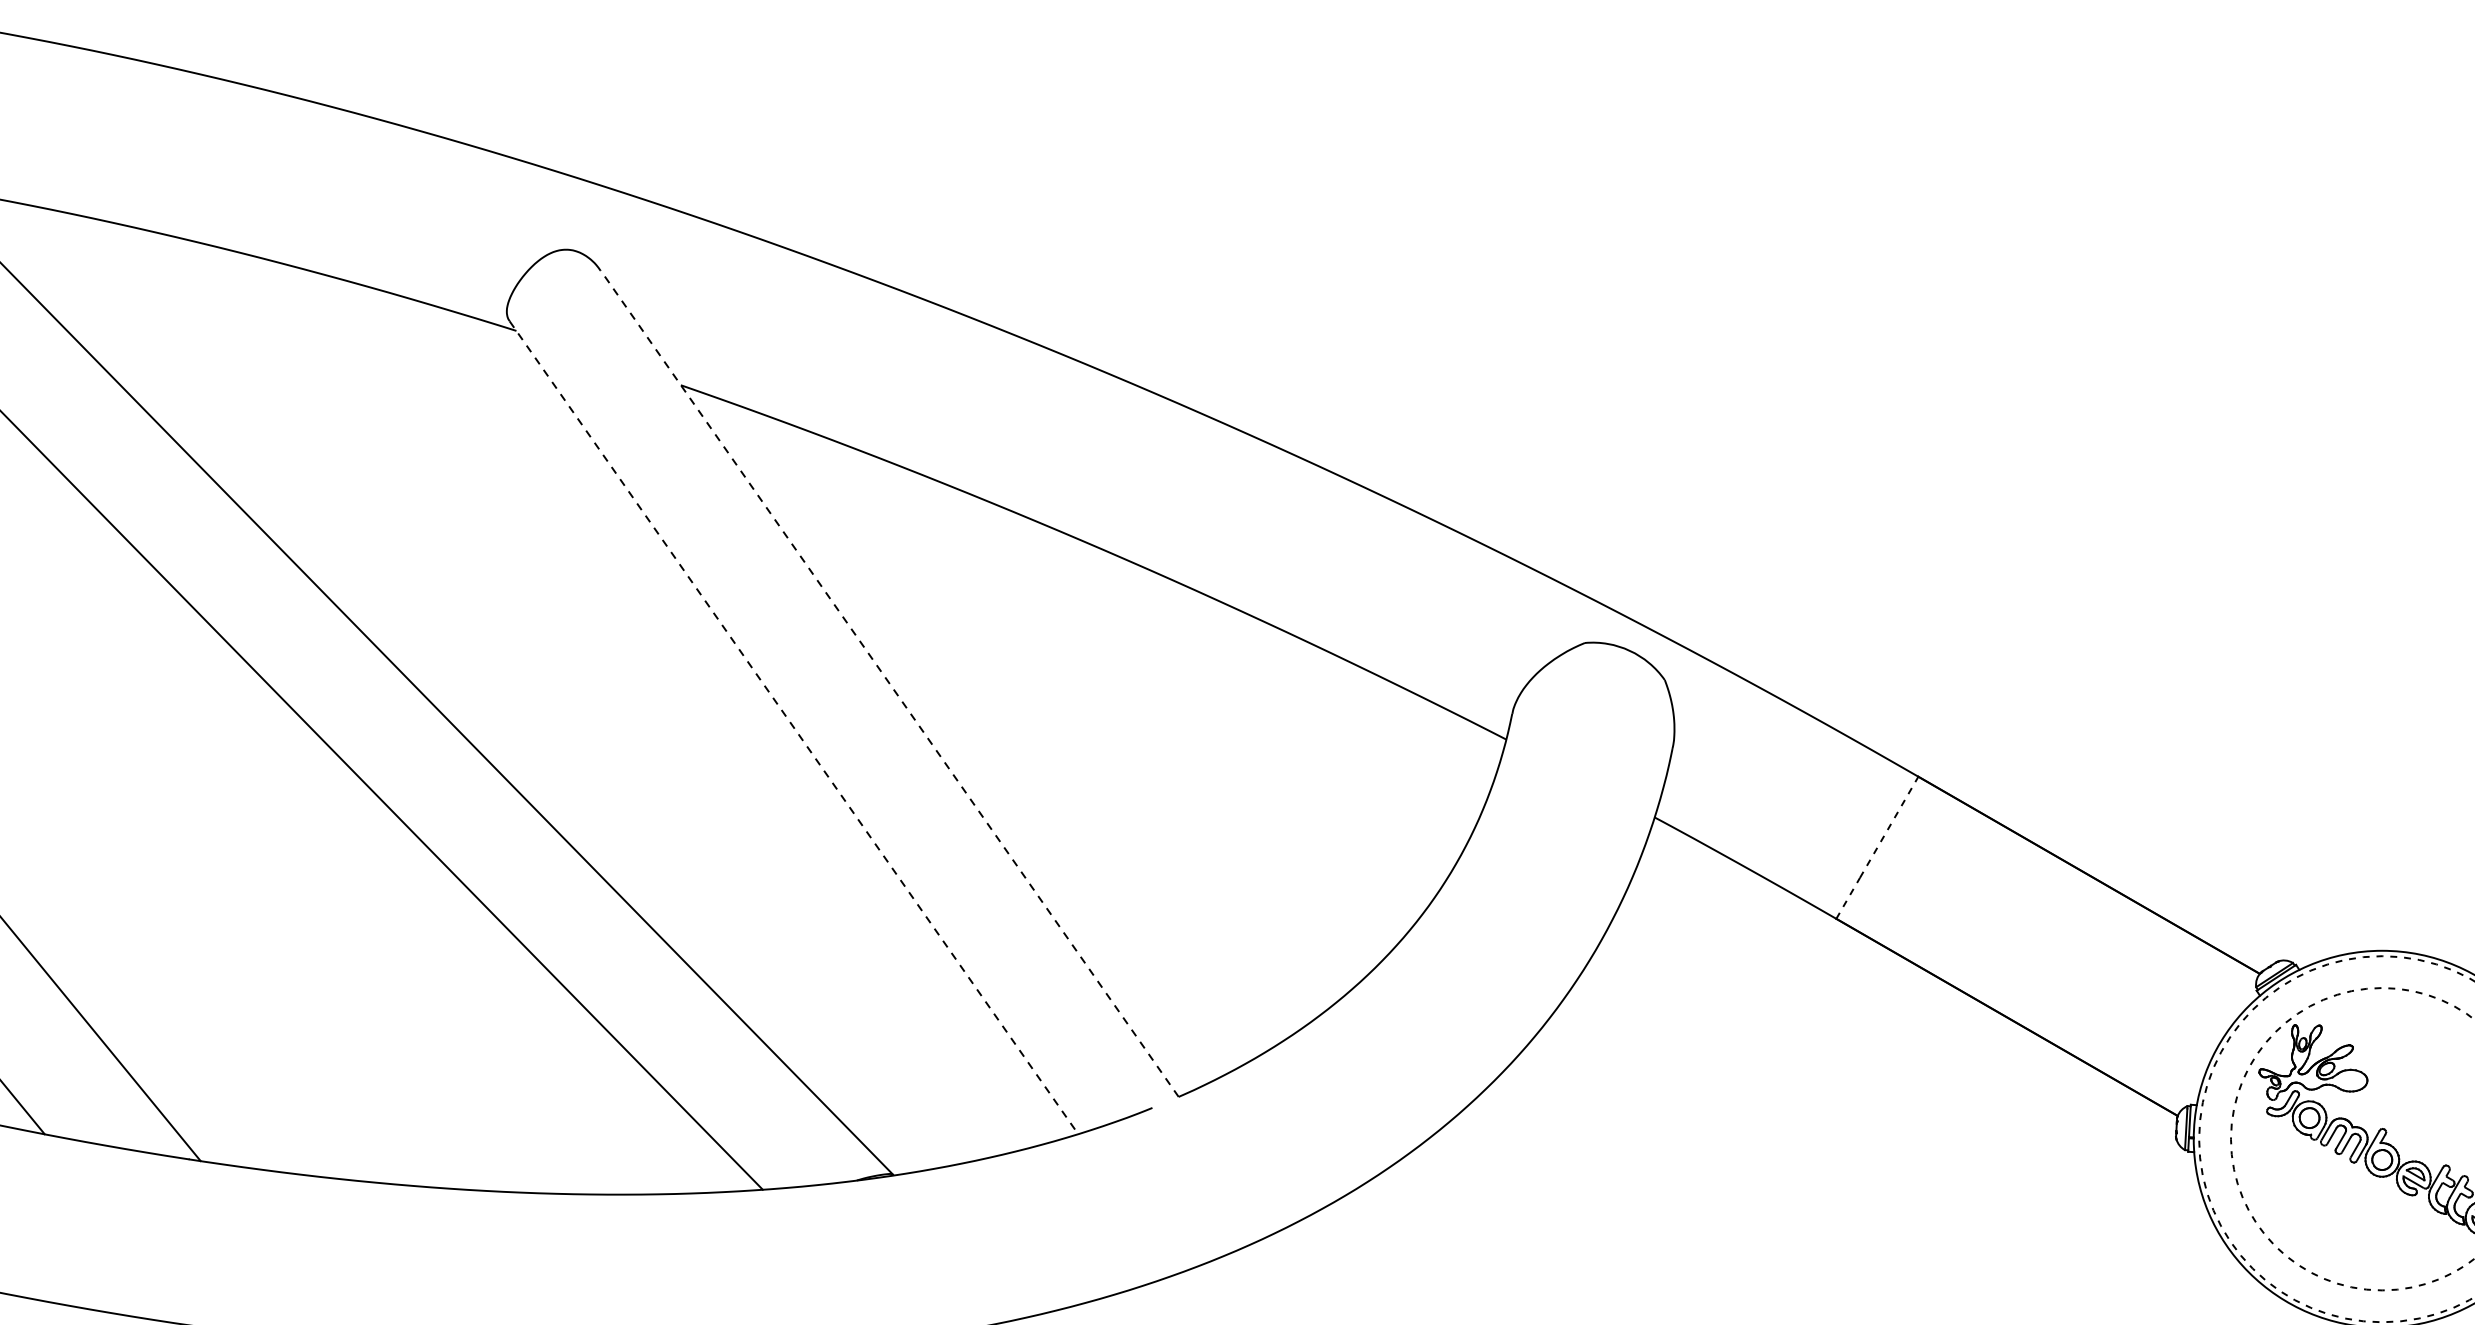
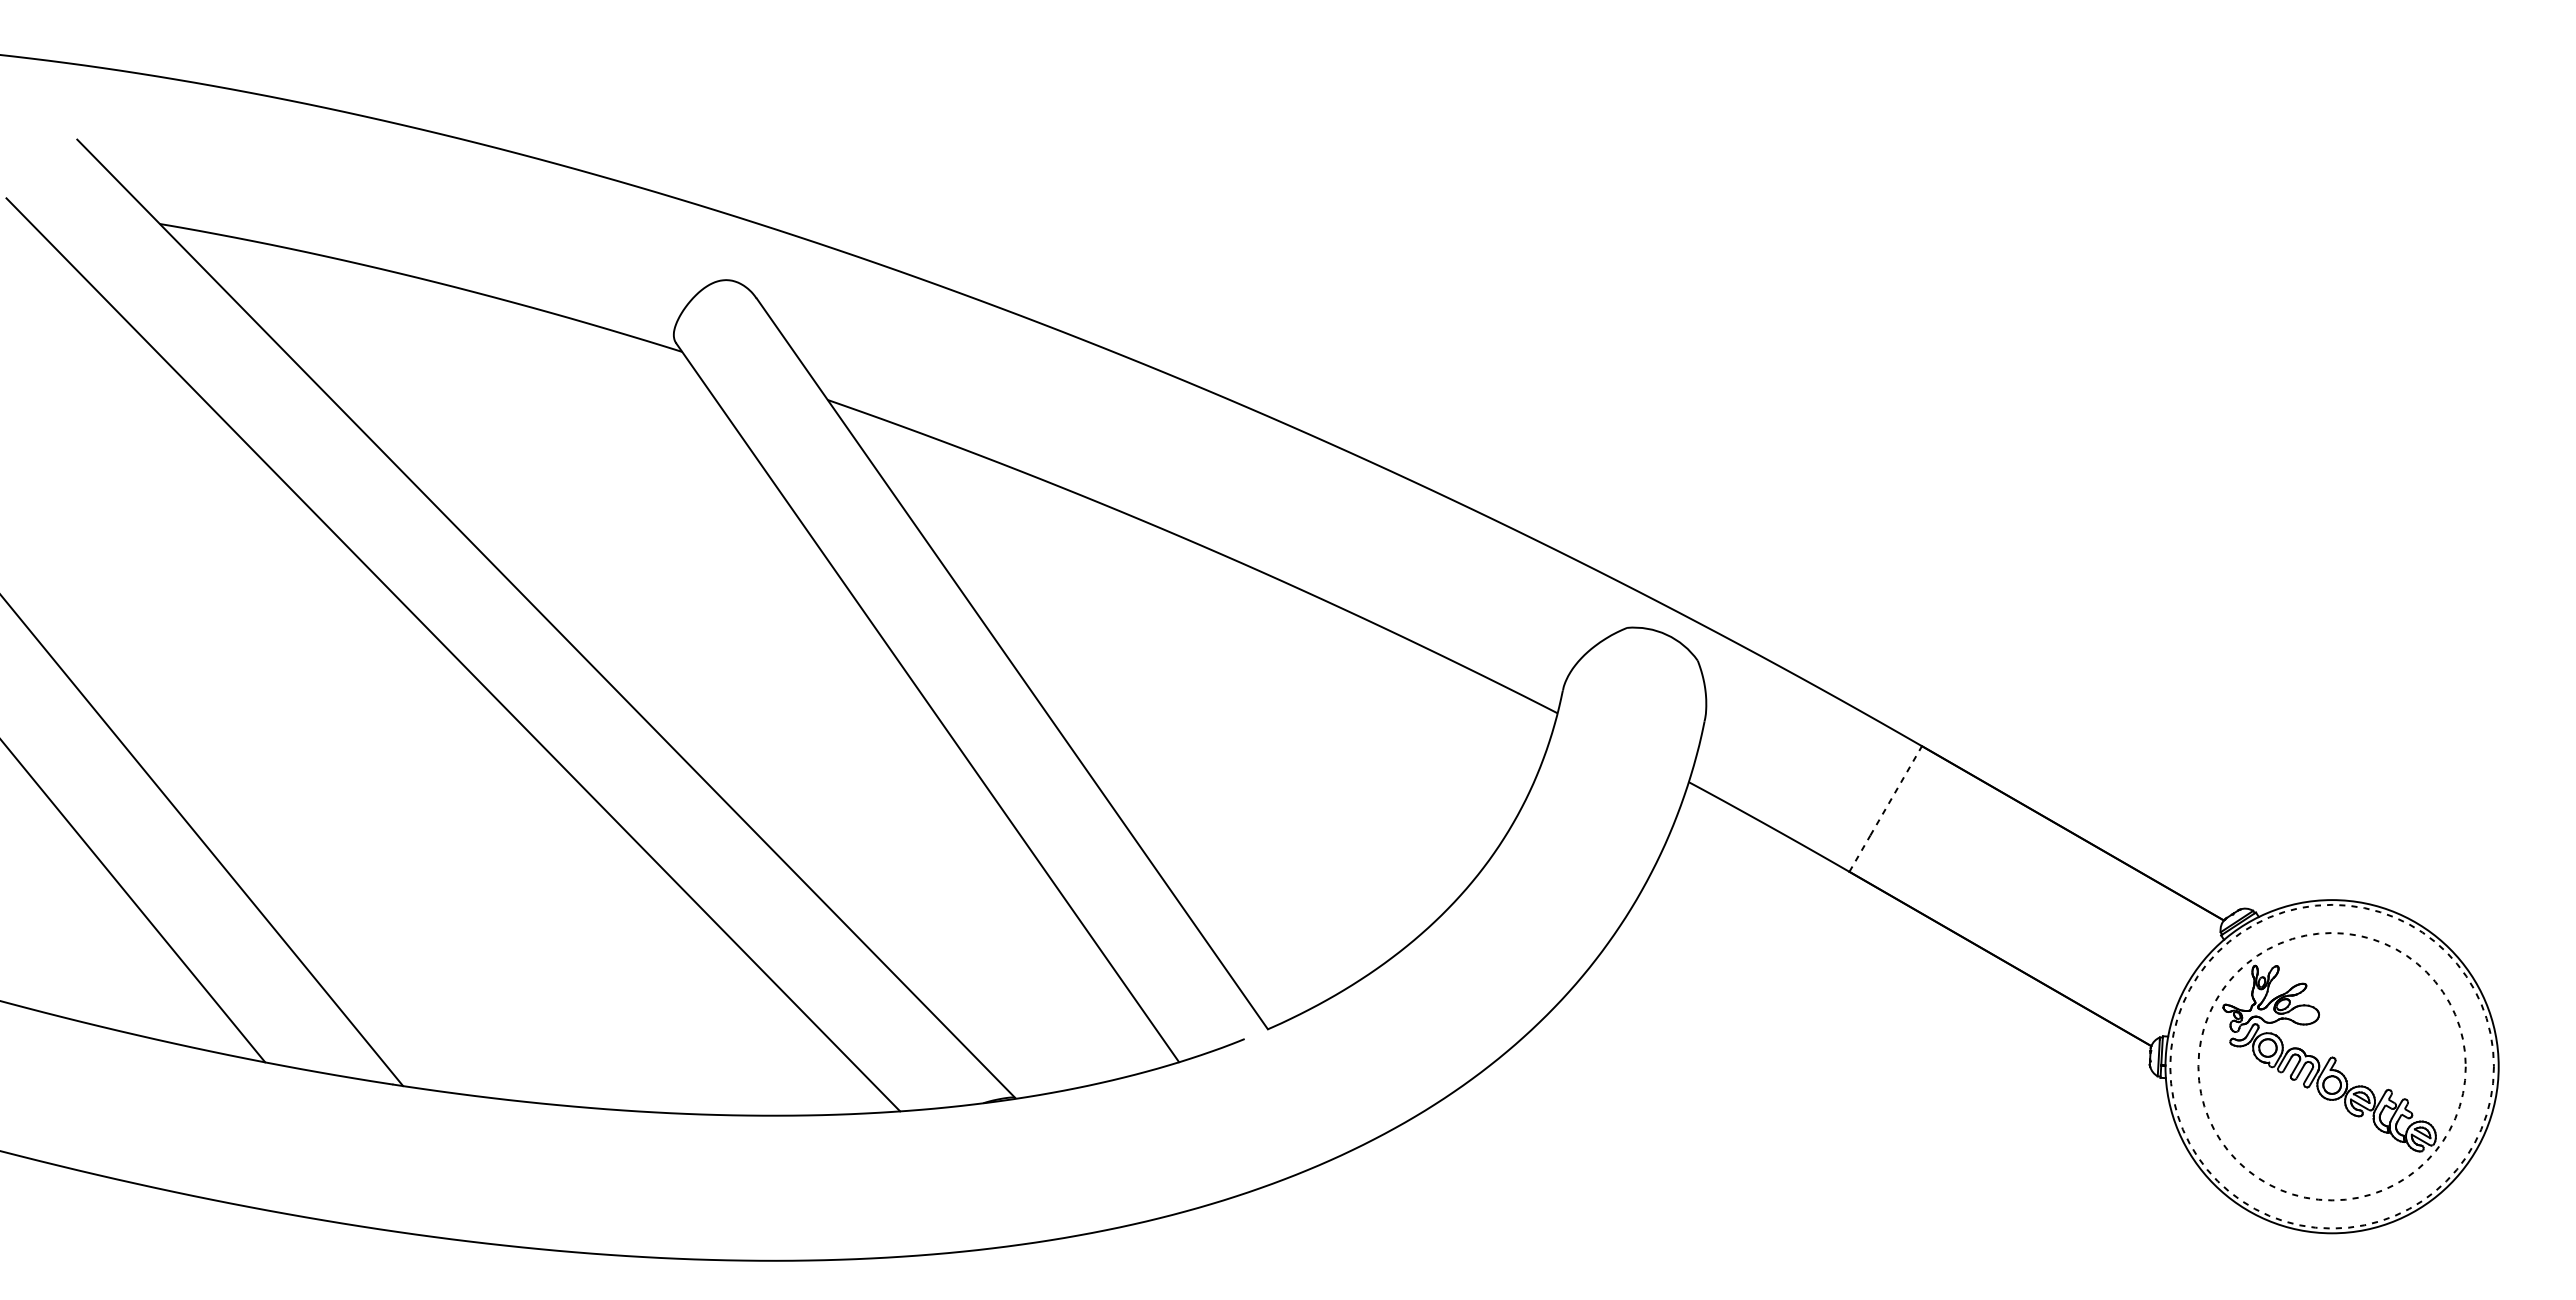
line: (889, 683) -> (1012, 663), dashed -> solid
line: (793, 727) -> (927, 702), dashed -> solid

